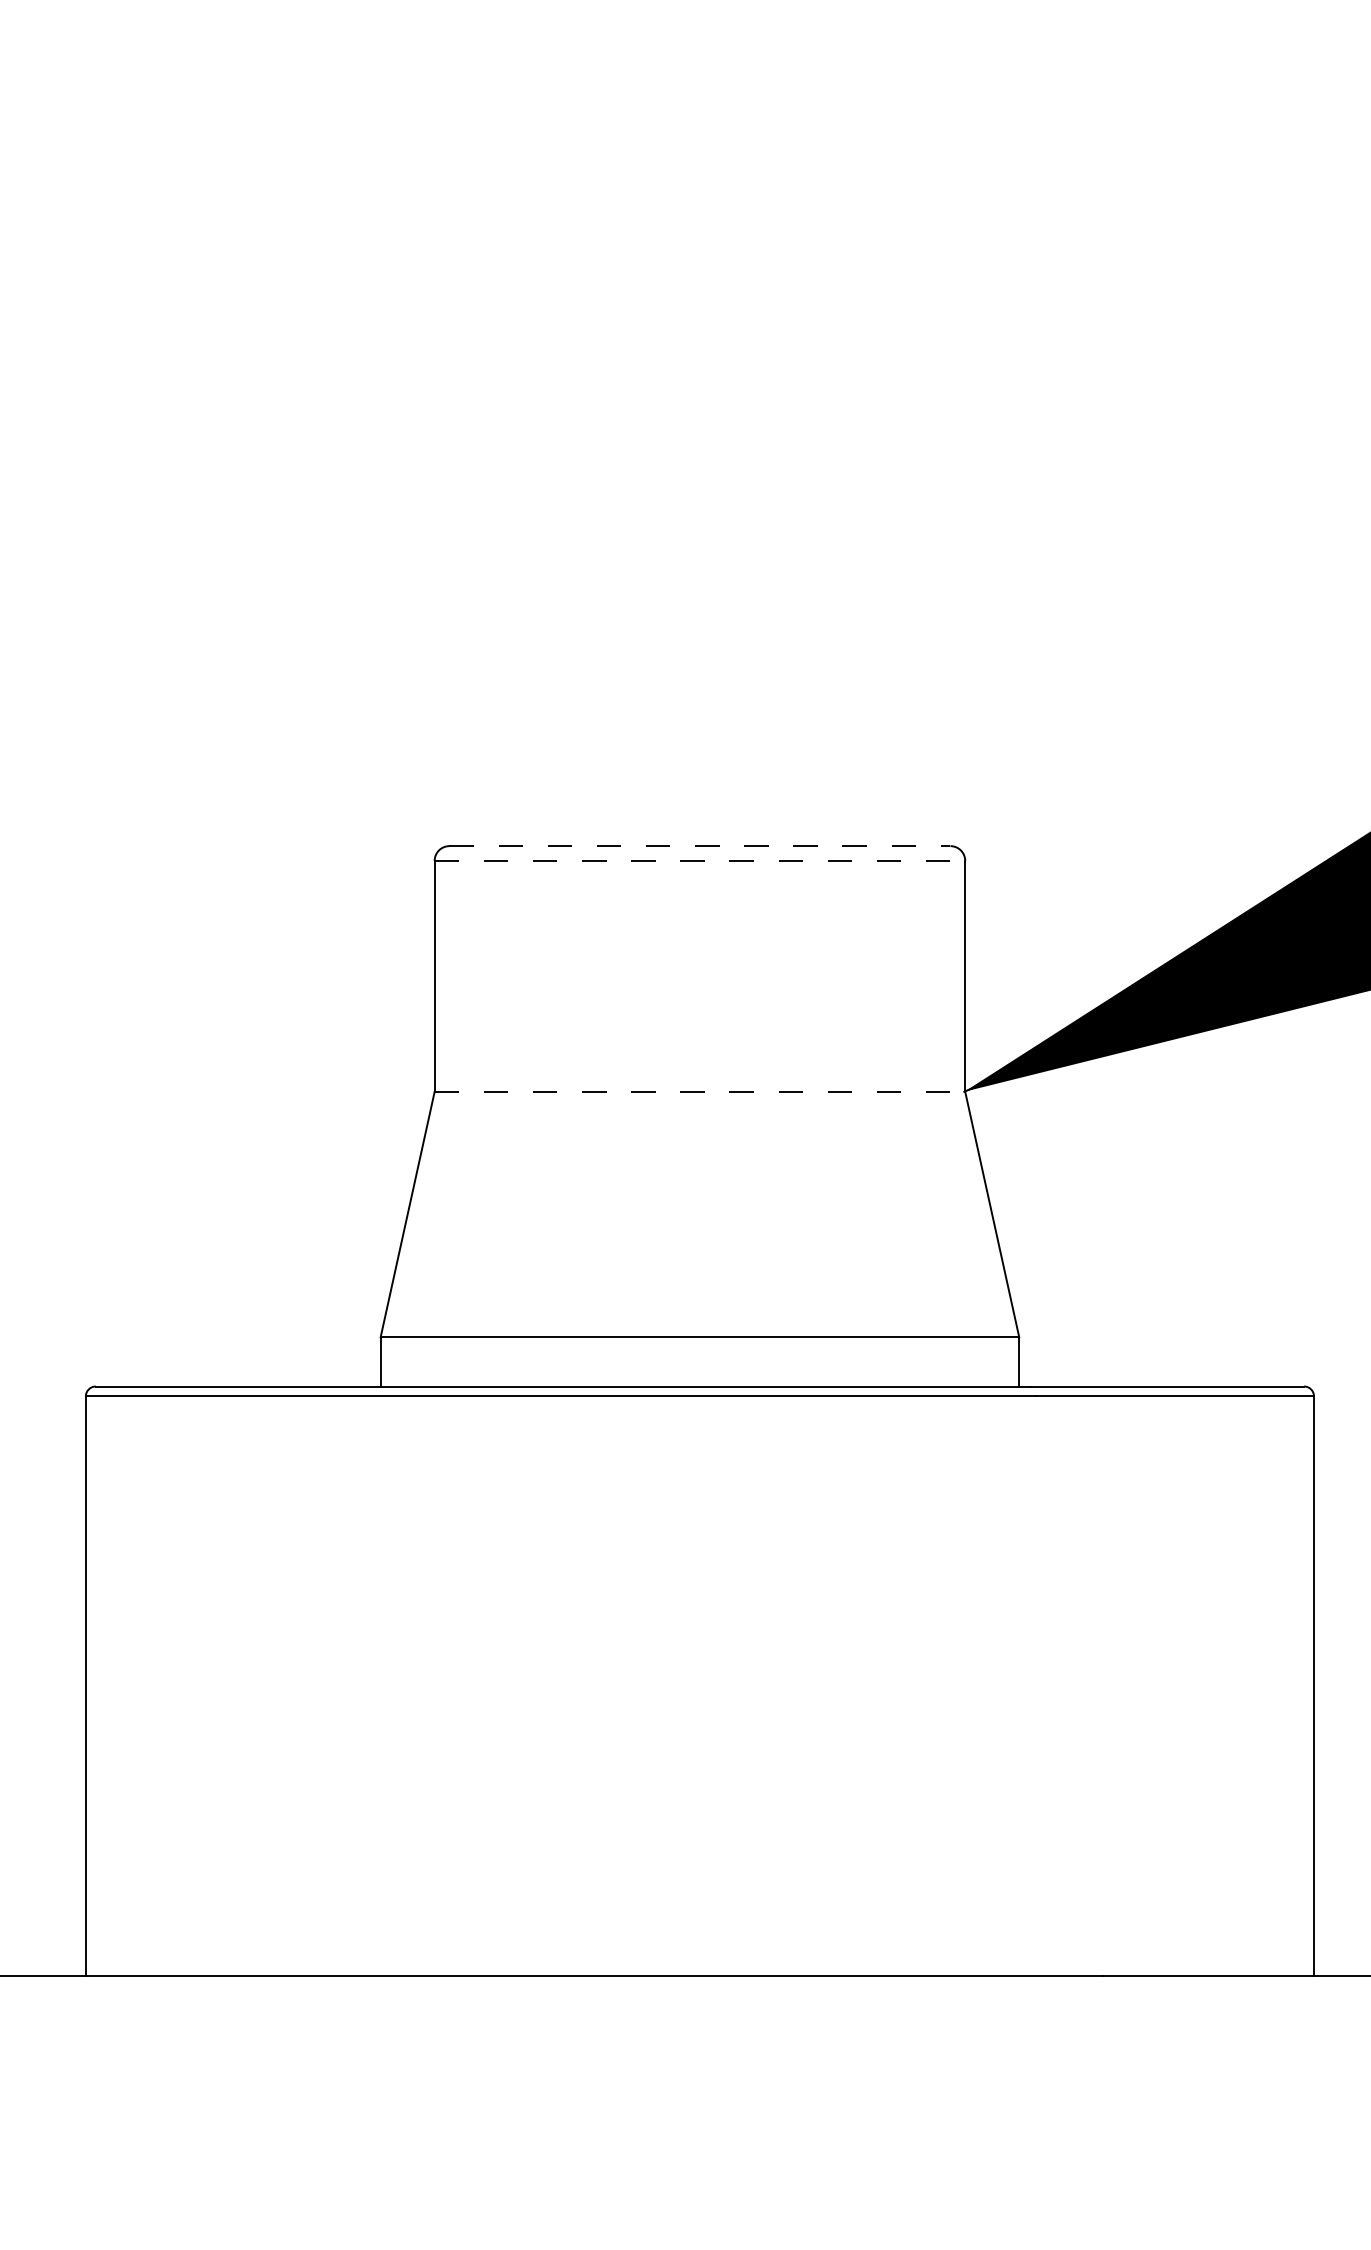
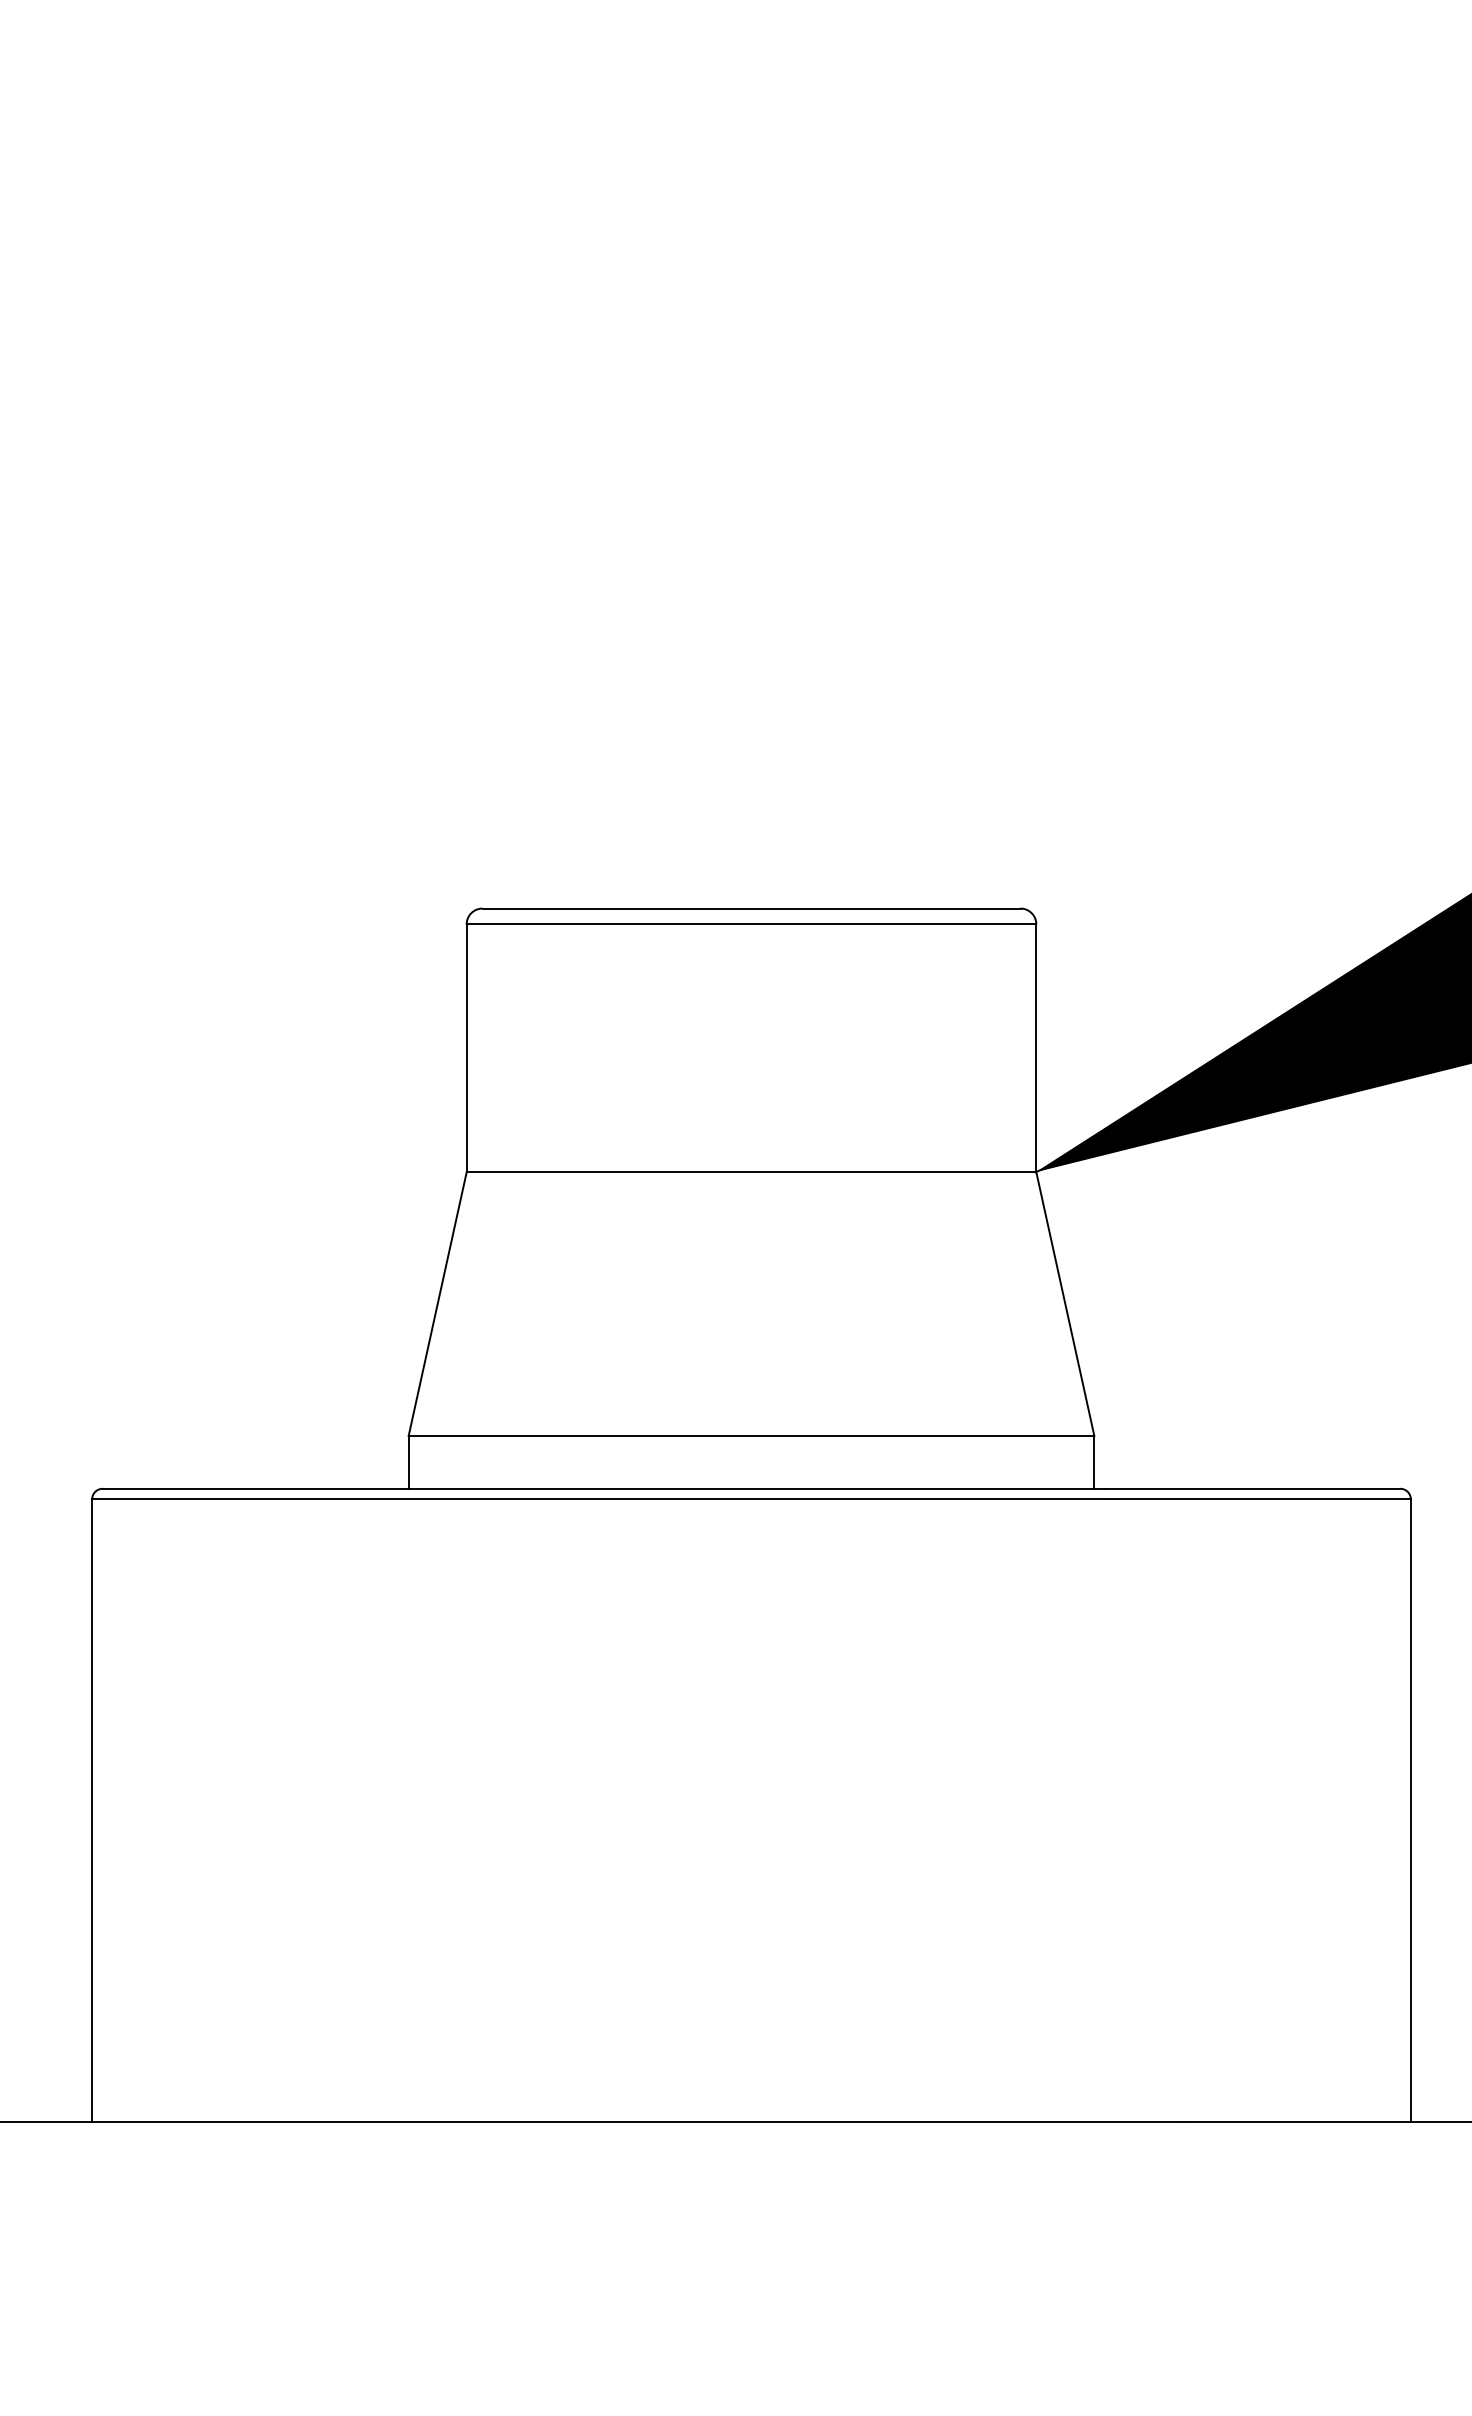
line: (700, 846) -> (752, 908), dashed -> solid
line: (699, 860) -> (751, 924), dashed -> solid
line: (699, 1091) -> (751, 1172), dashed -> solid

